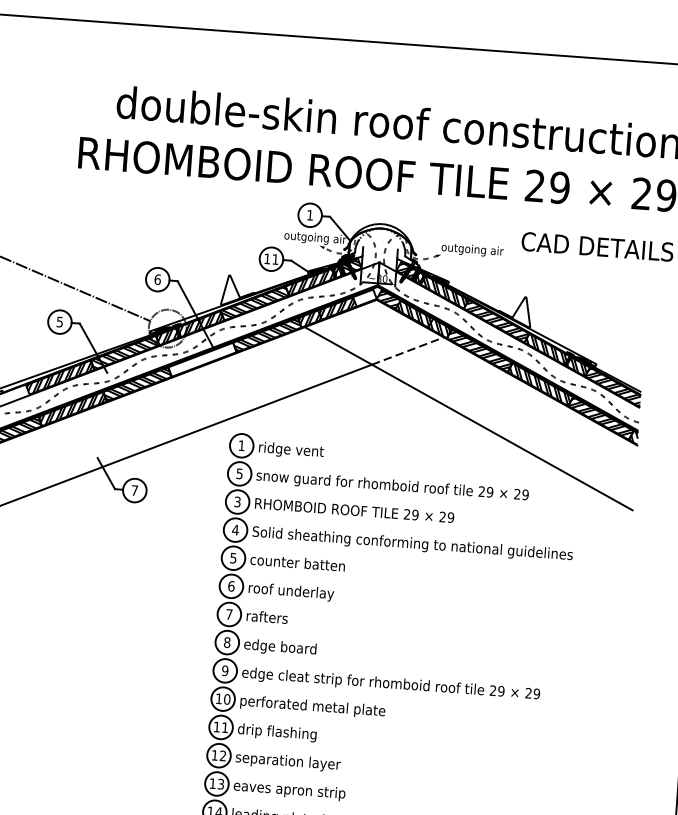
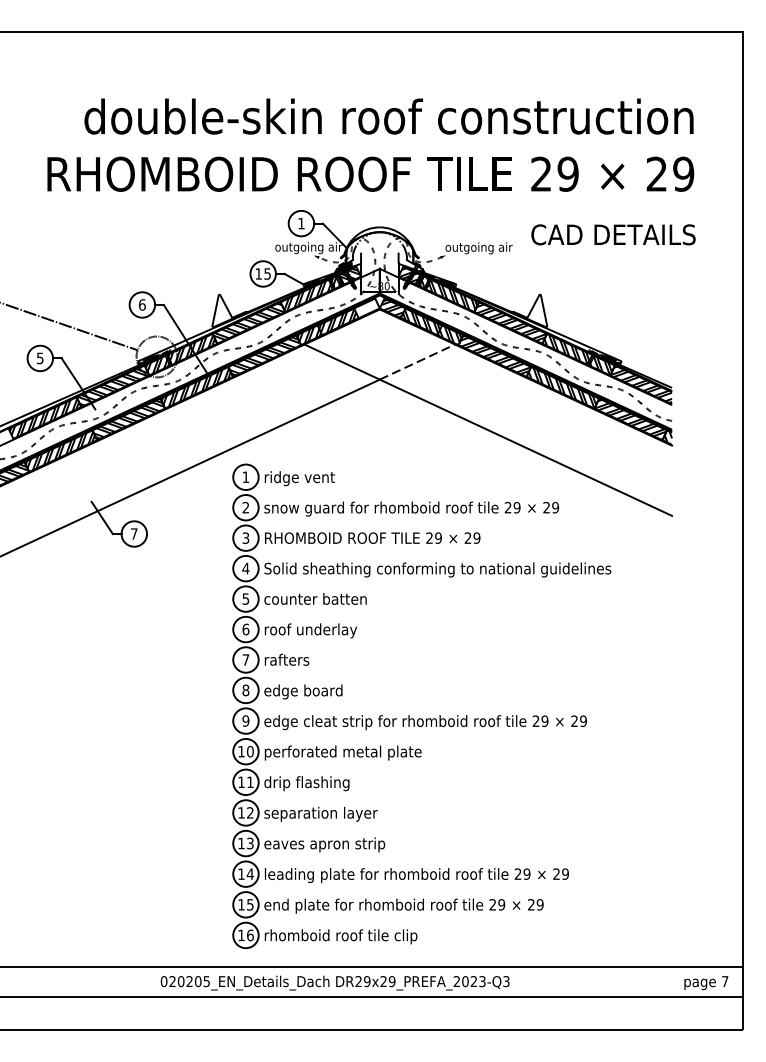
text: (275, 259) -> (267, 273), 11 -> 15
hatch: (201, 359) -> (195, 387), added
text: (239, 473) -> (245, 507), 5 -> 2

